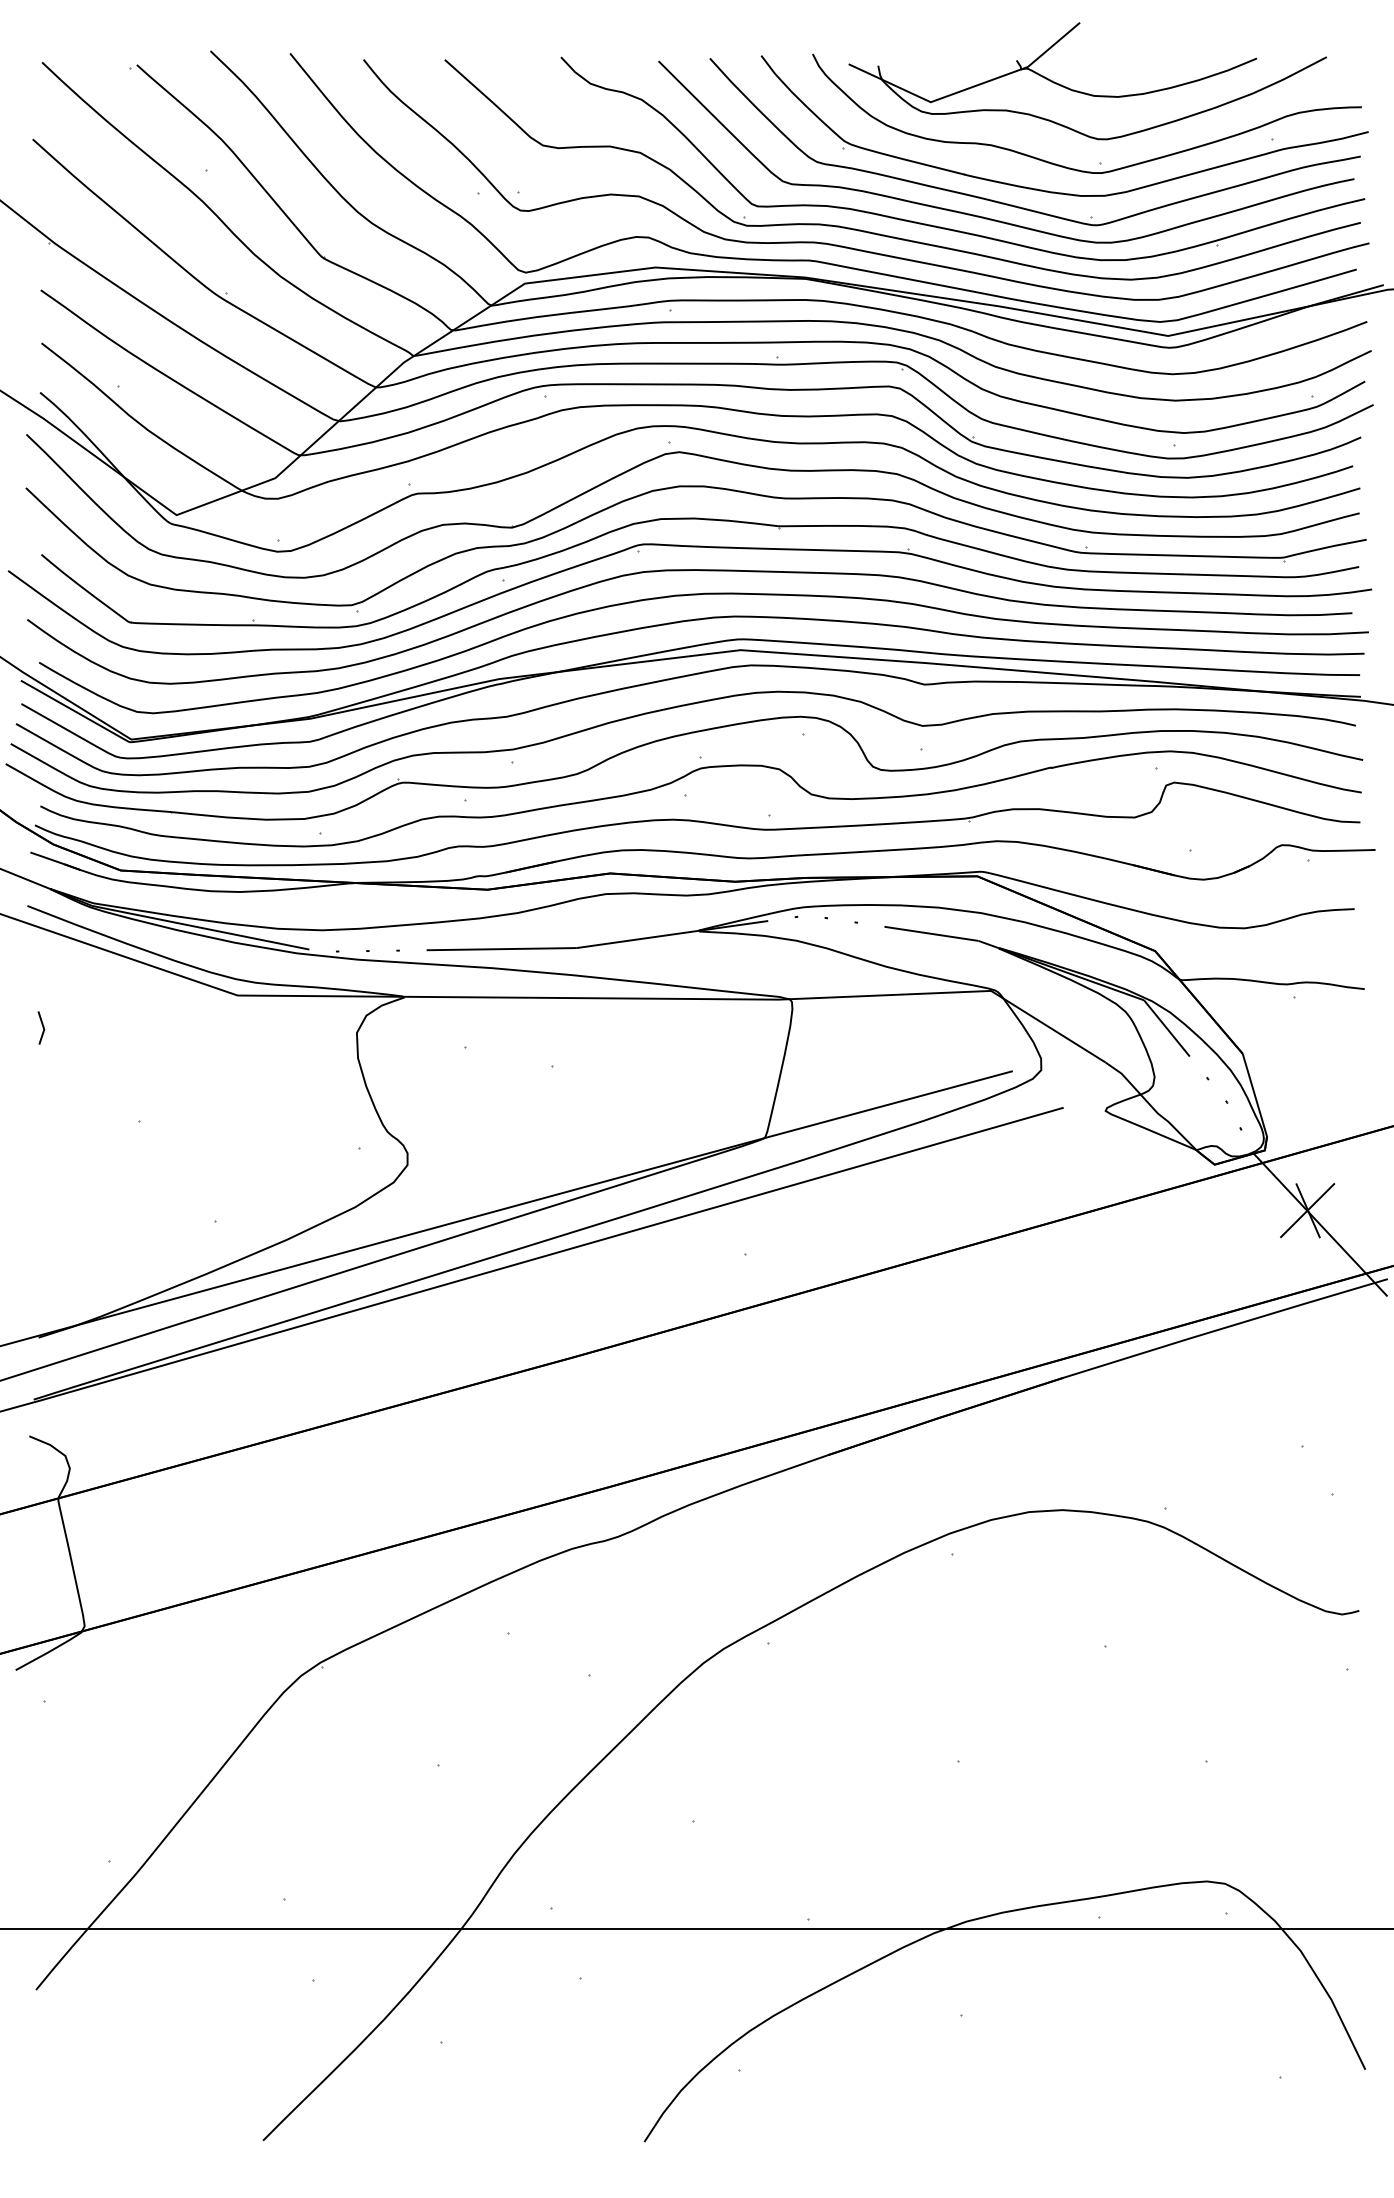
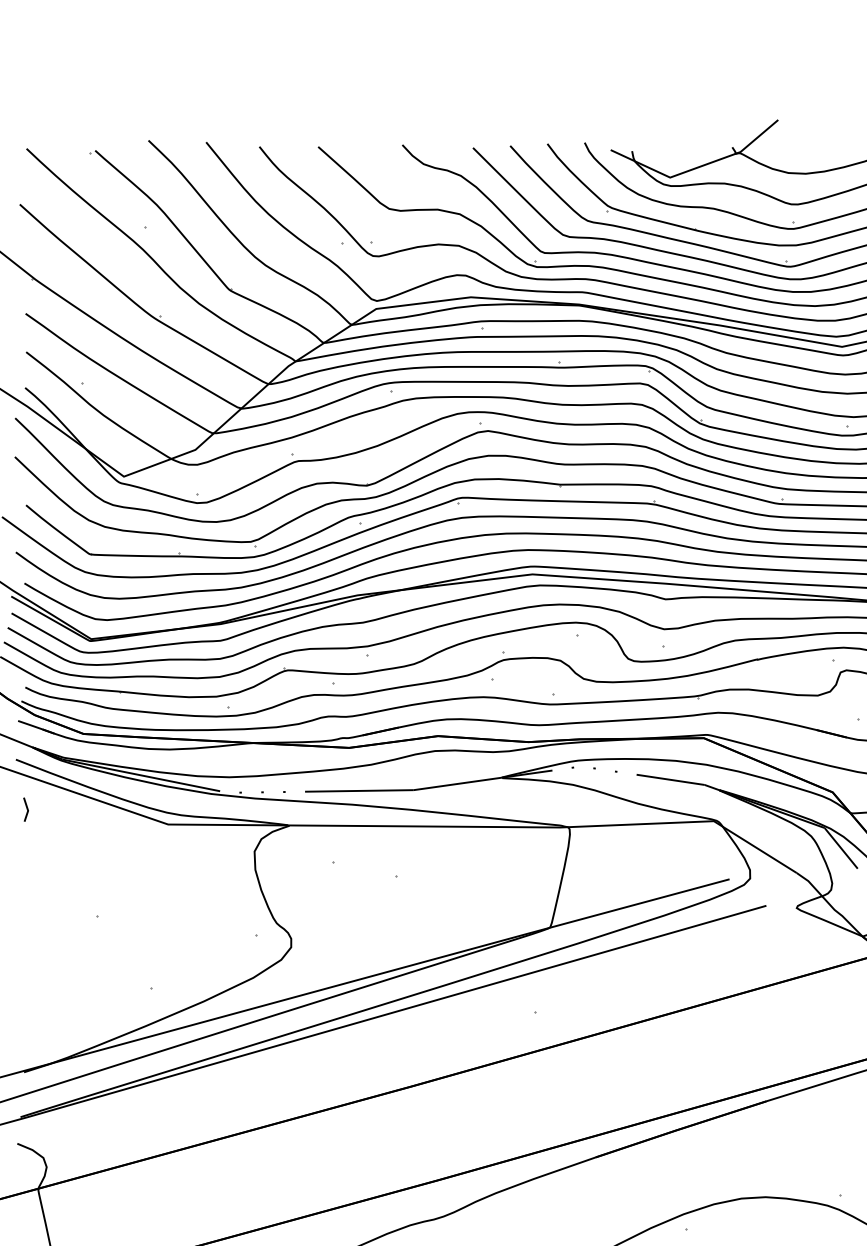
line: (42, 1027) -> (26, 809), moved

